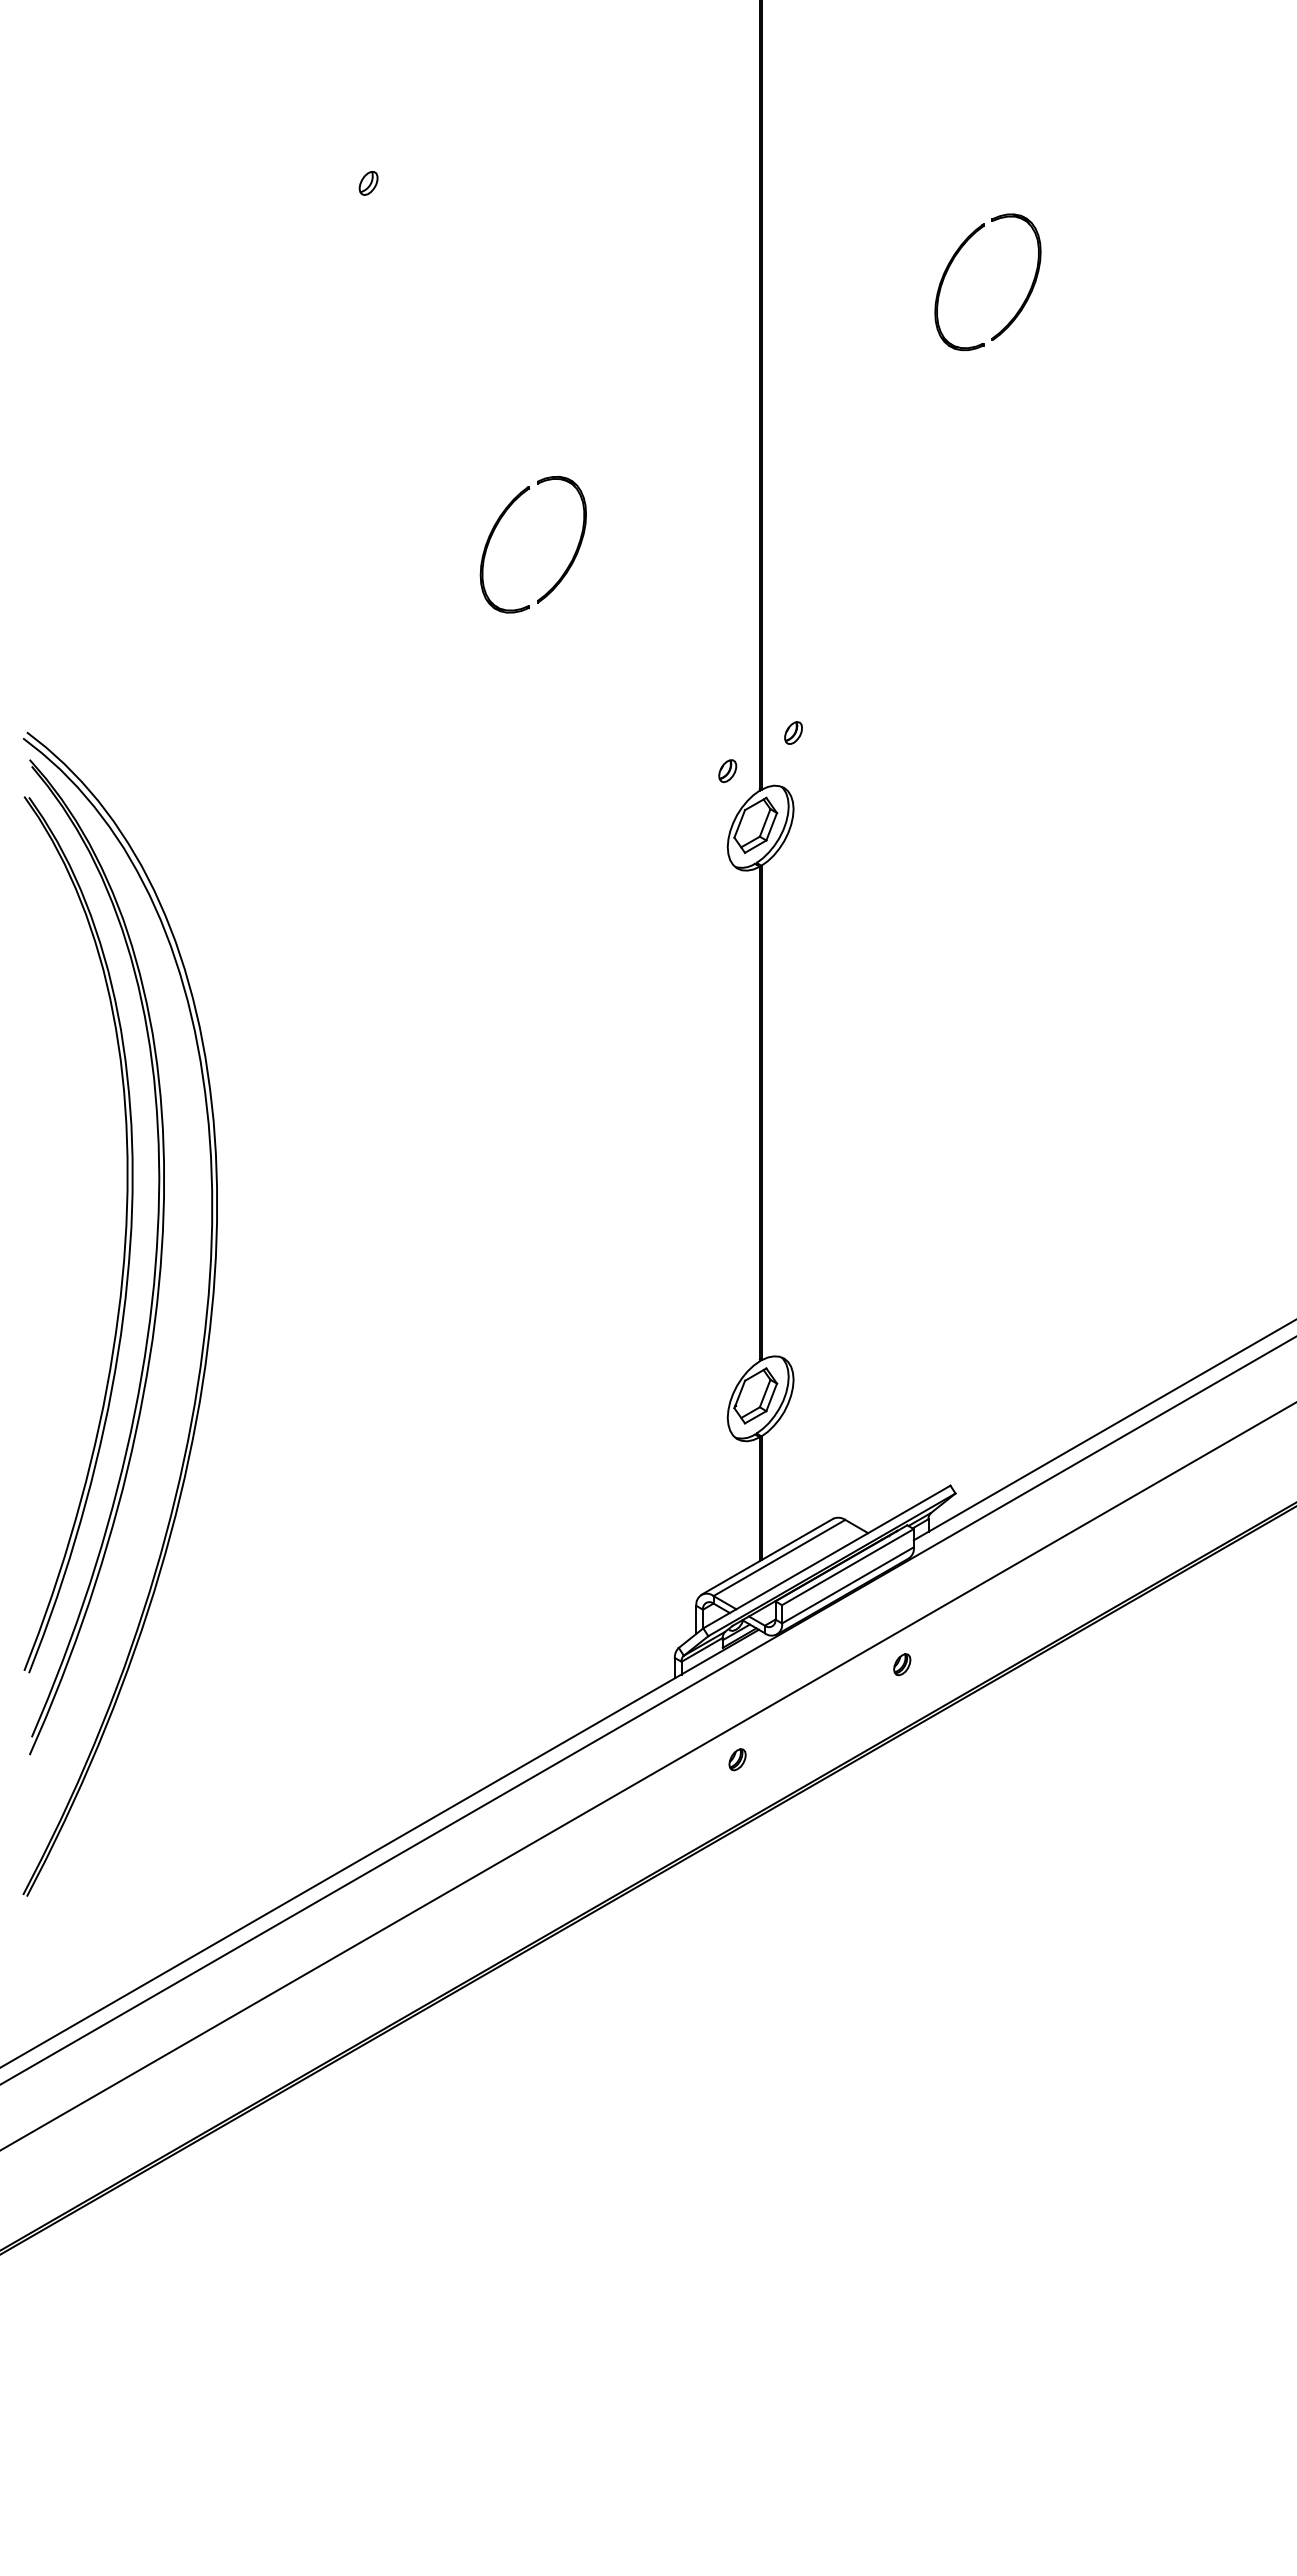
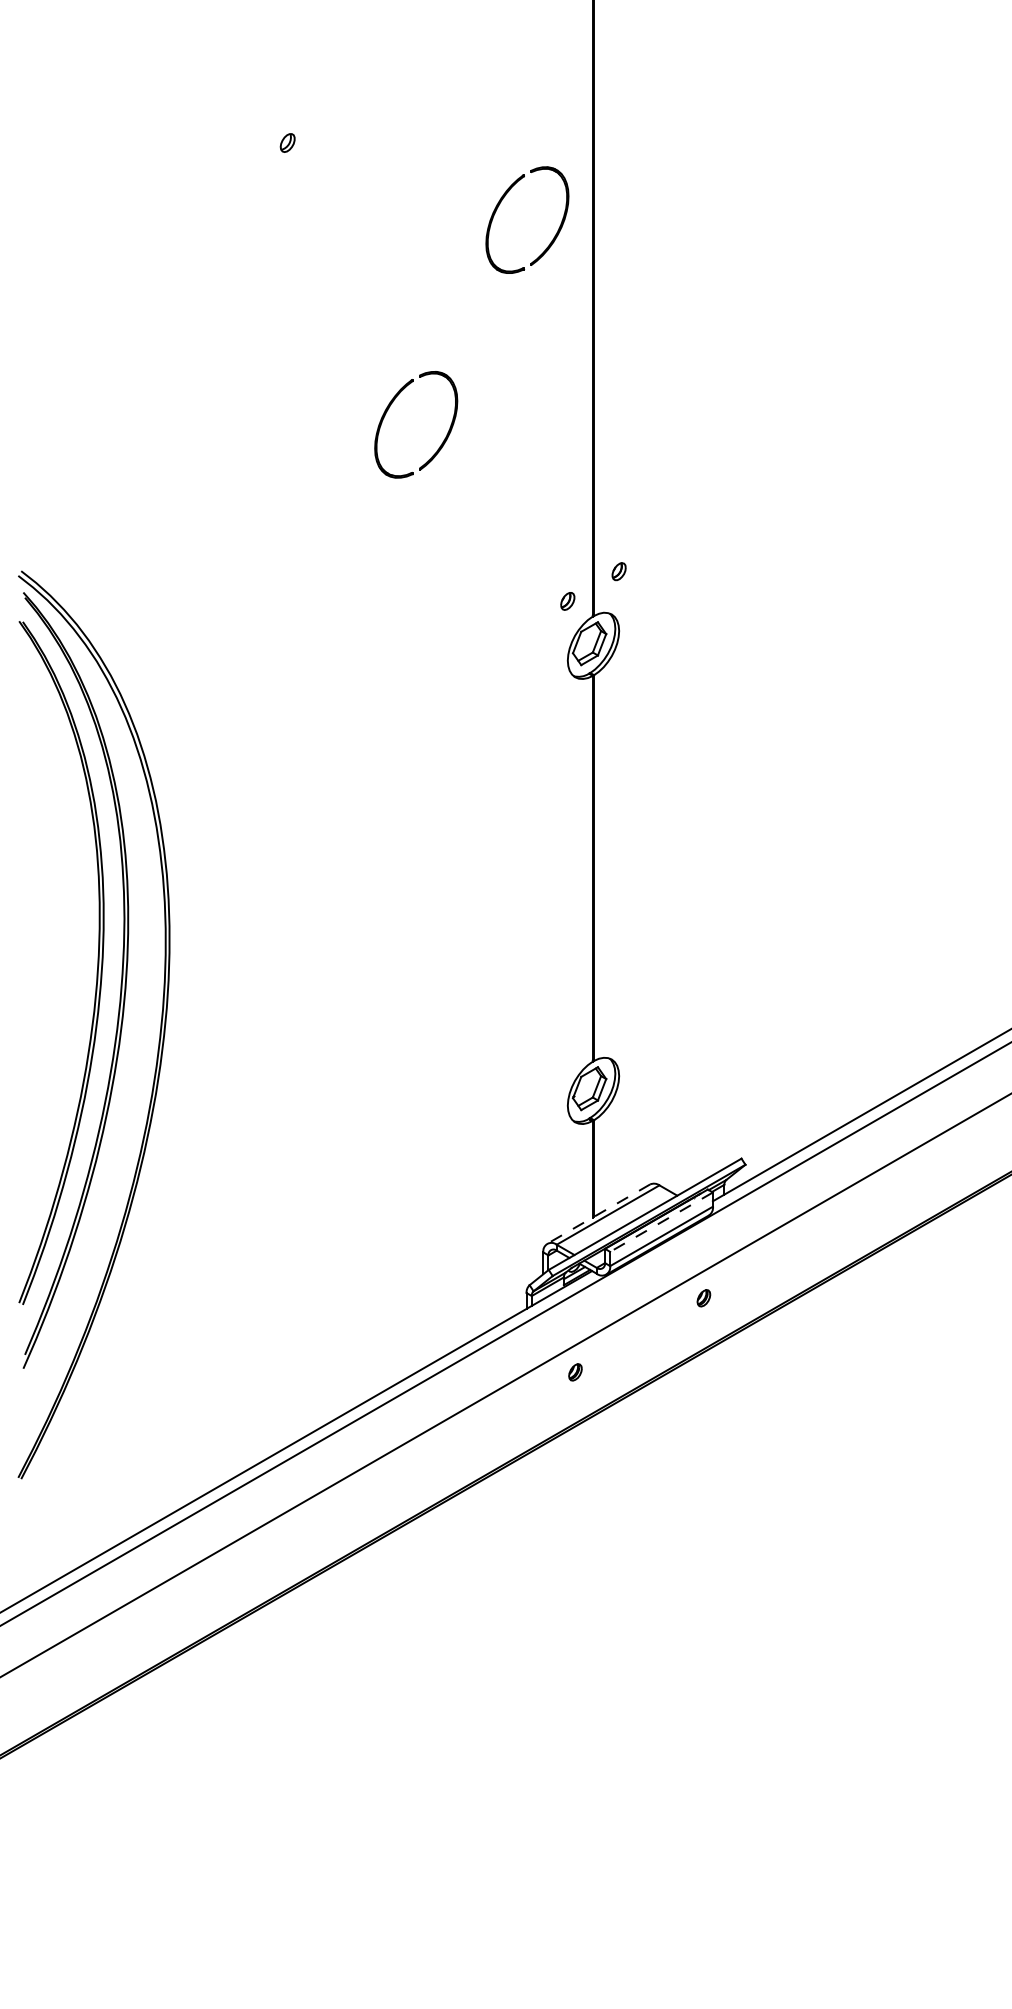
part: (954, 259) -> (501, 202), moved
line: (766, 1557) -> (598, 1214), solid -> dashed
line: (847, 1567) -> (661, 1222), solid -> dashed

